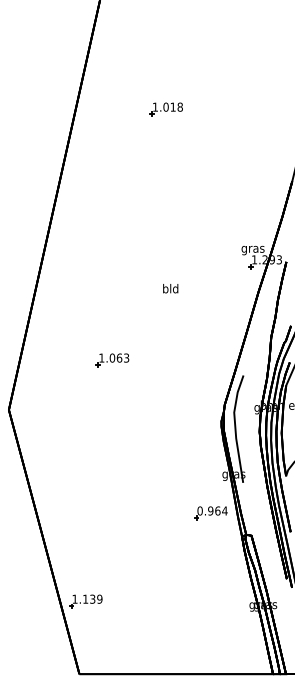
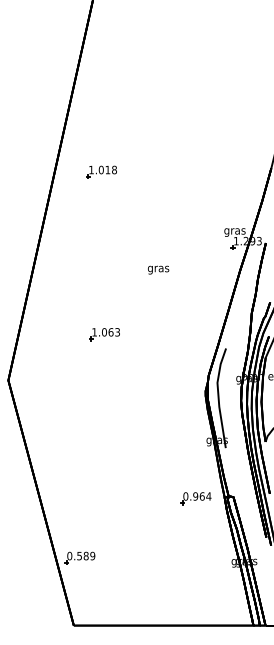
part: (165, 109) -> (100, 172), moved
text: (170, 289) -> (158, 268), bld -> gras
part: (210, 513) -> (195, 498), moved
text: (83, 598) -> (77, 555), 1.139 -> 0.589

